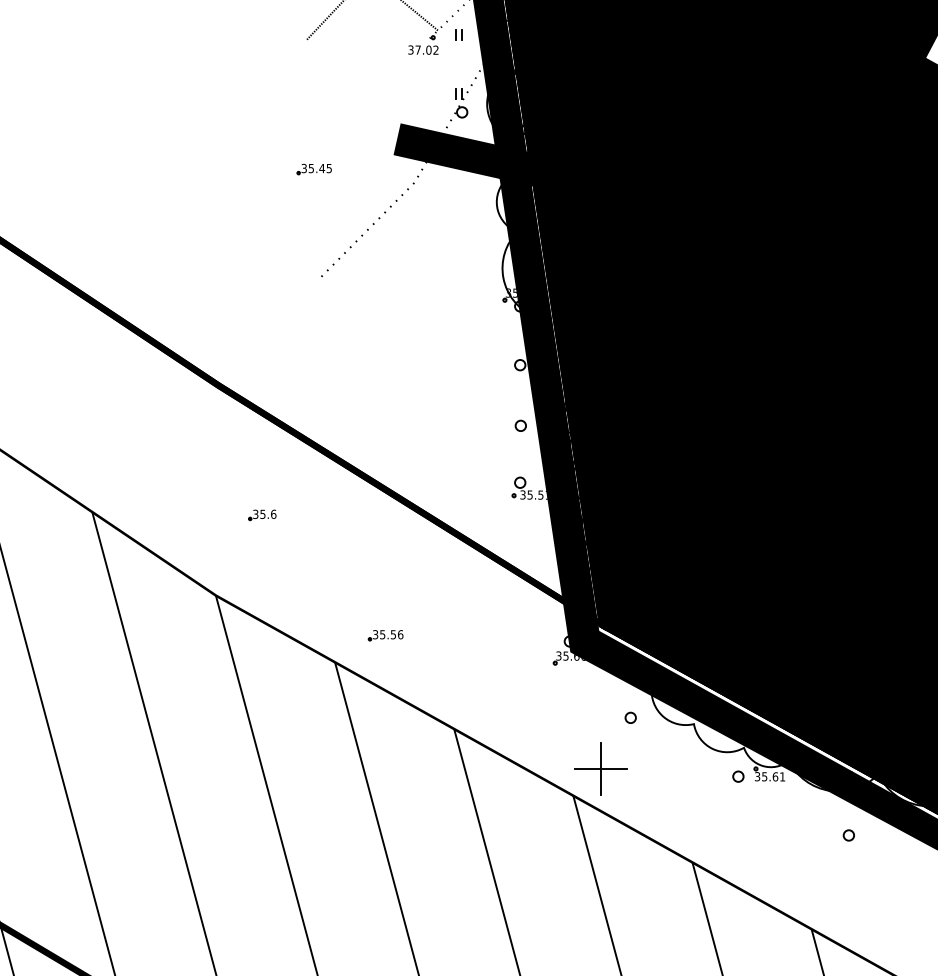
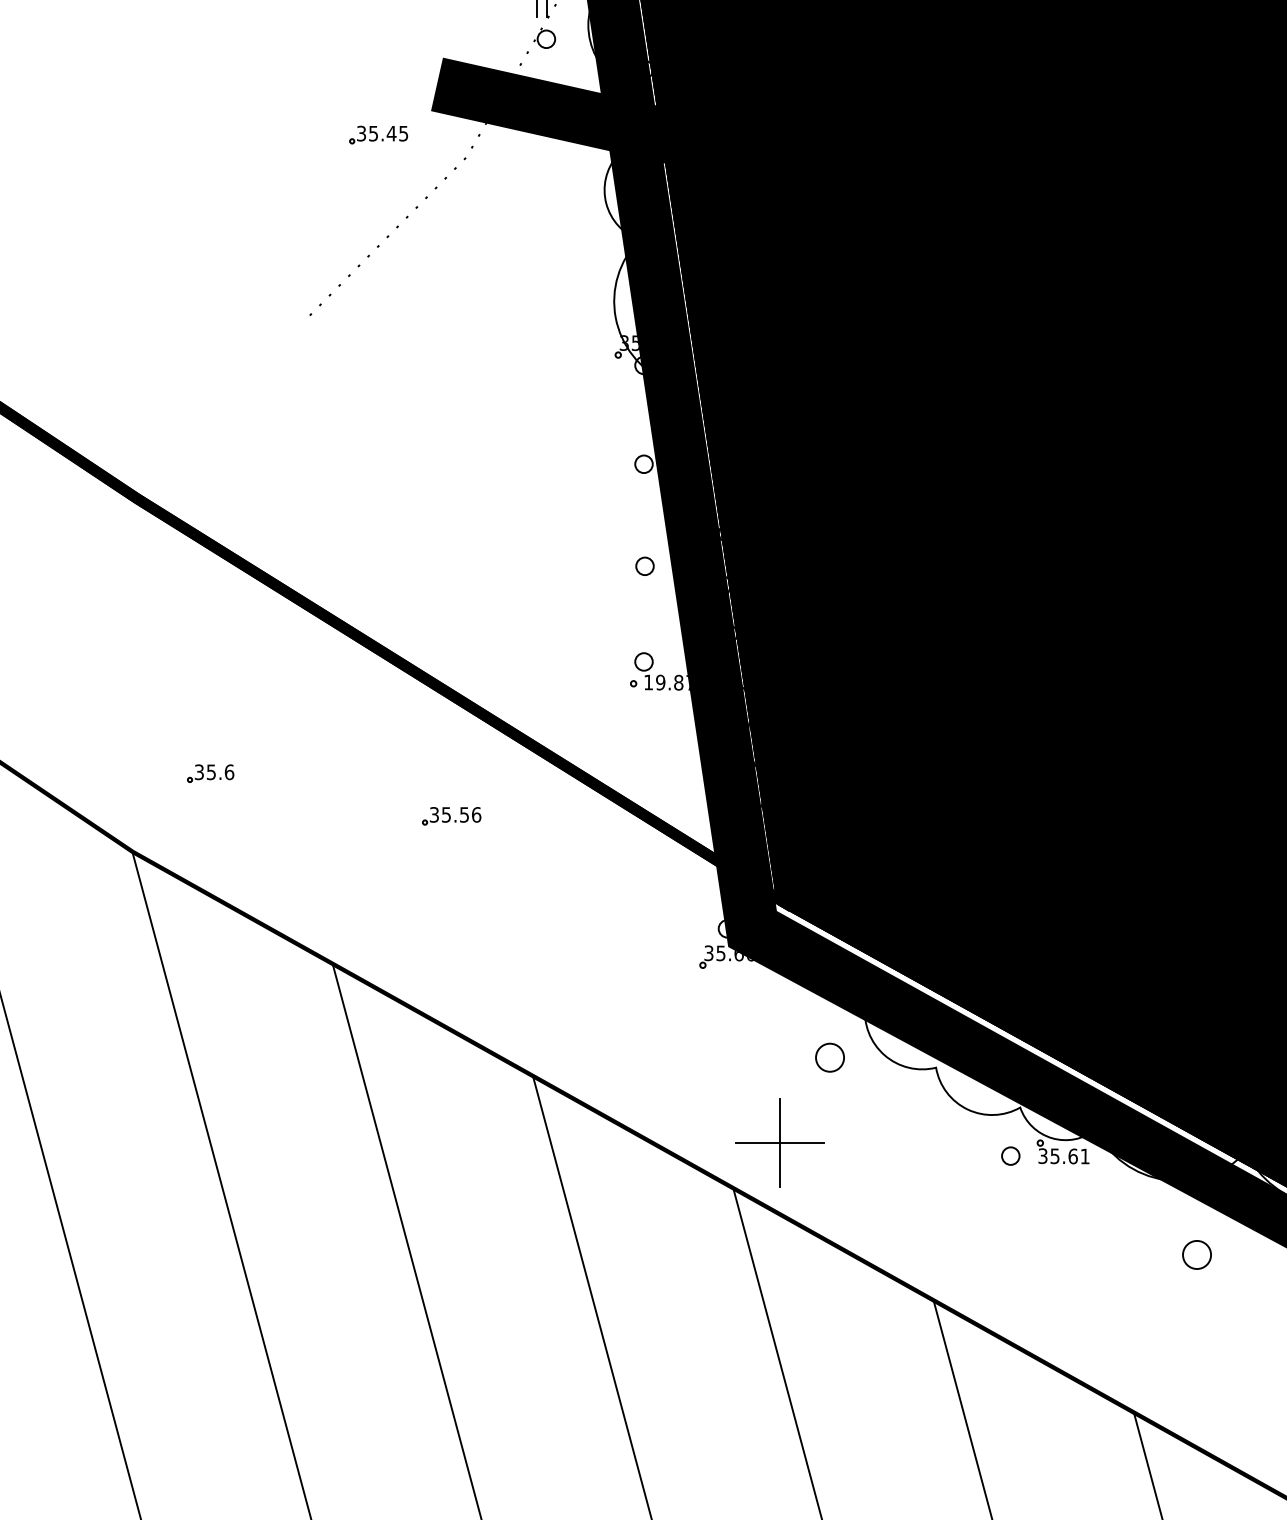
part: (313, 169) -> (377, 135), moved
text: (533, 494) -> (666, 681), 35.51 -> 19.87
part: (262, 515) -> (210, 774), moved
part: (385, 635) -> (451, 816), moved
part: (630, 717) -> (829, 1056), size x1.6
part: (848, 835) -> (1195, 1255), size x1.6

